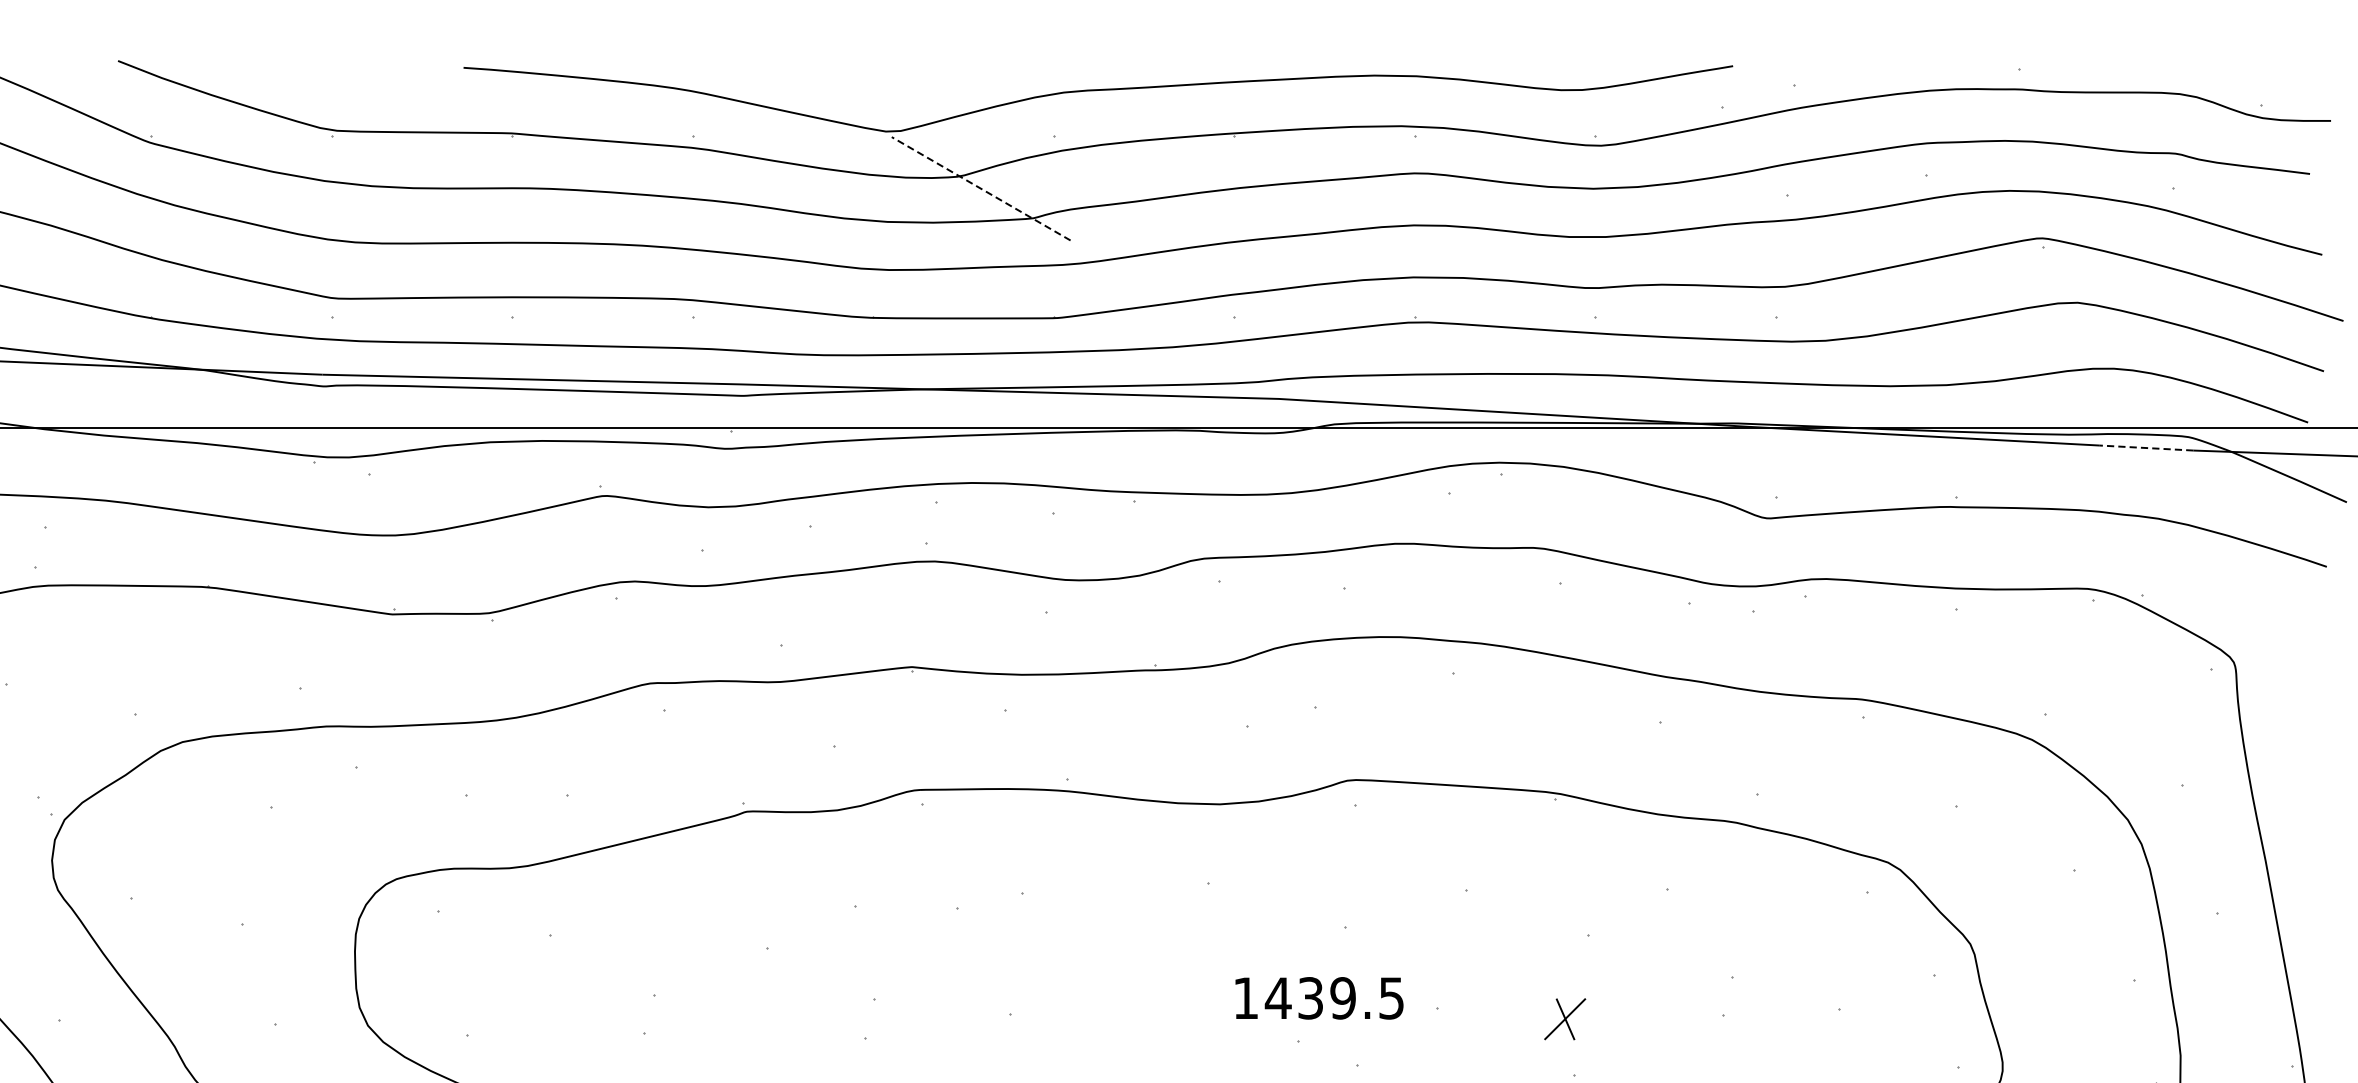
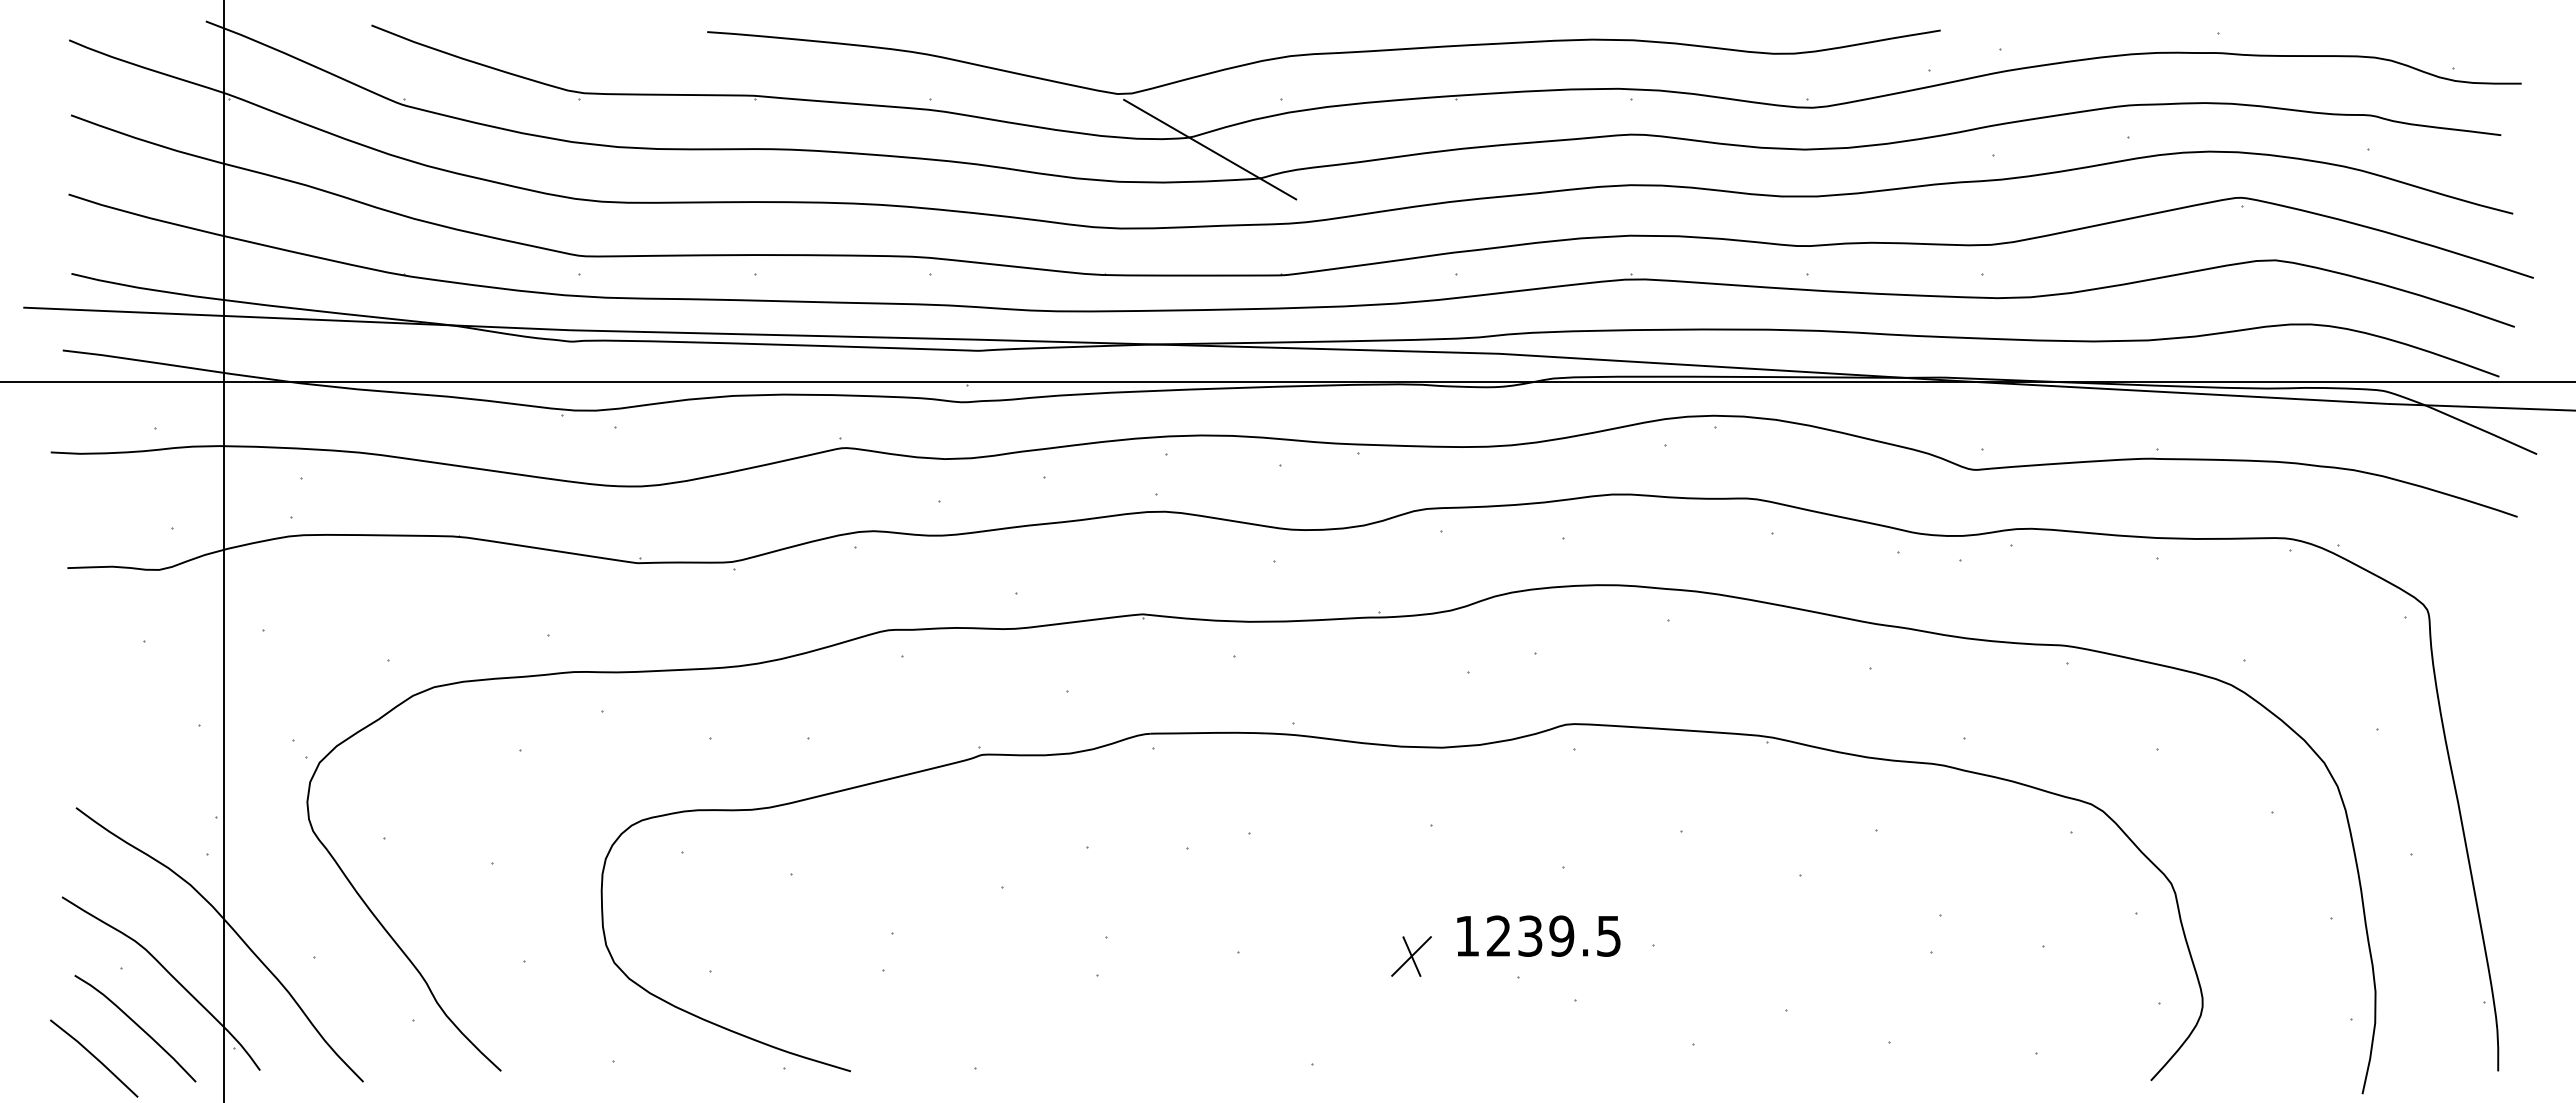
line: (980, 188) -> (1209, 149), dashed -> solid
line: (2145, 448) -> (2341, 401), dashed -> solid
text: (1277, 997) -> (1498, 935), 1439.5 -> 1239.5
part: (1565, 1019) -> (1411, 956), moved

